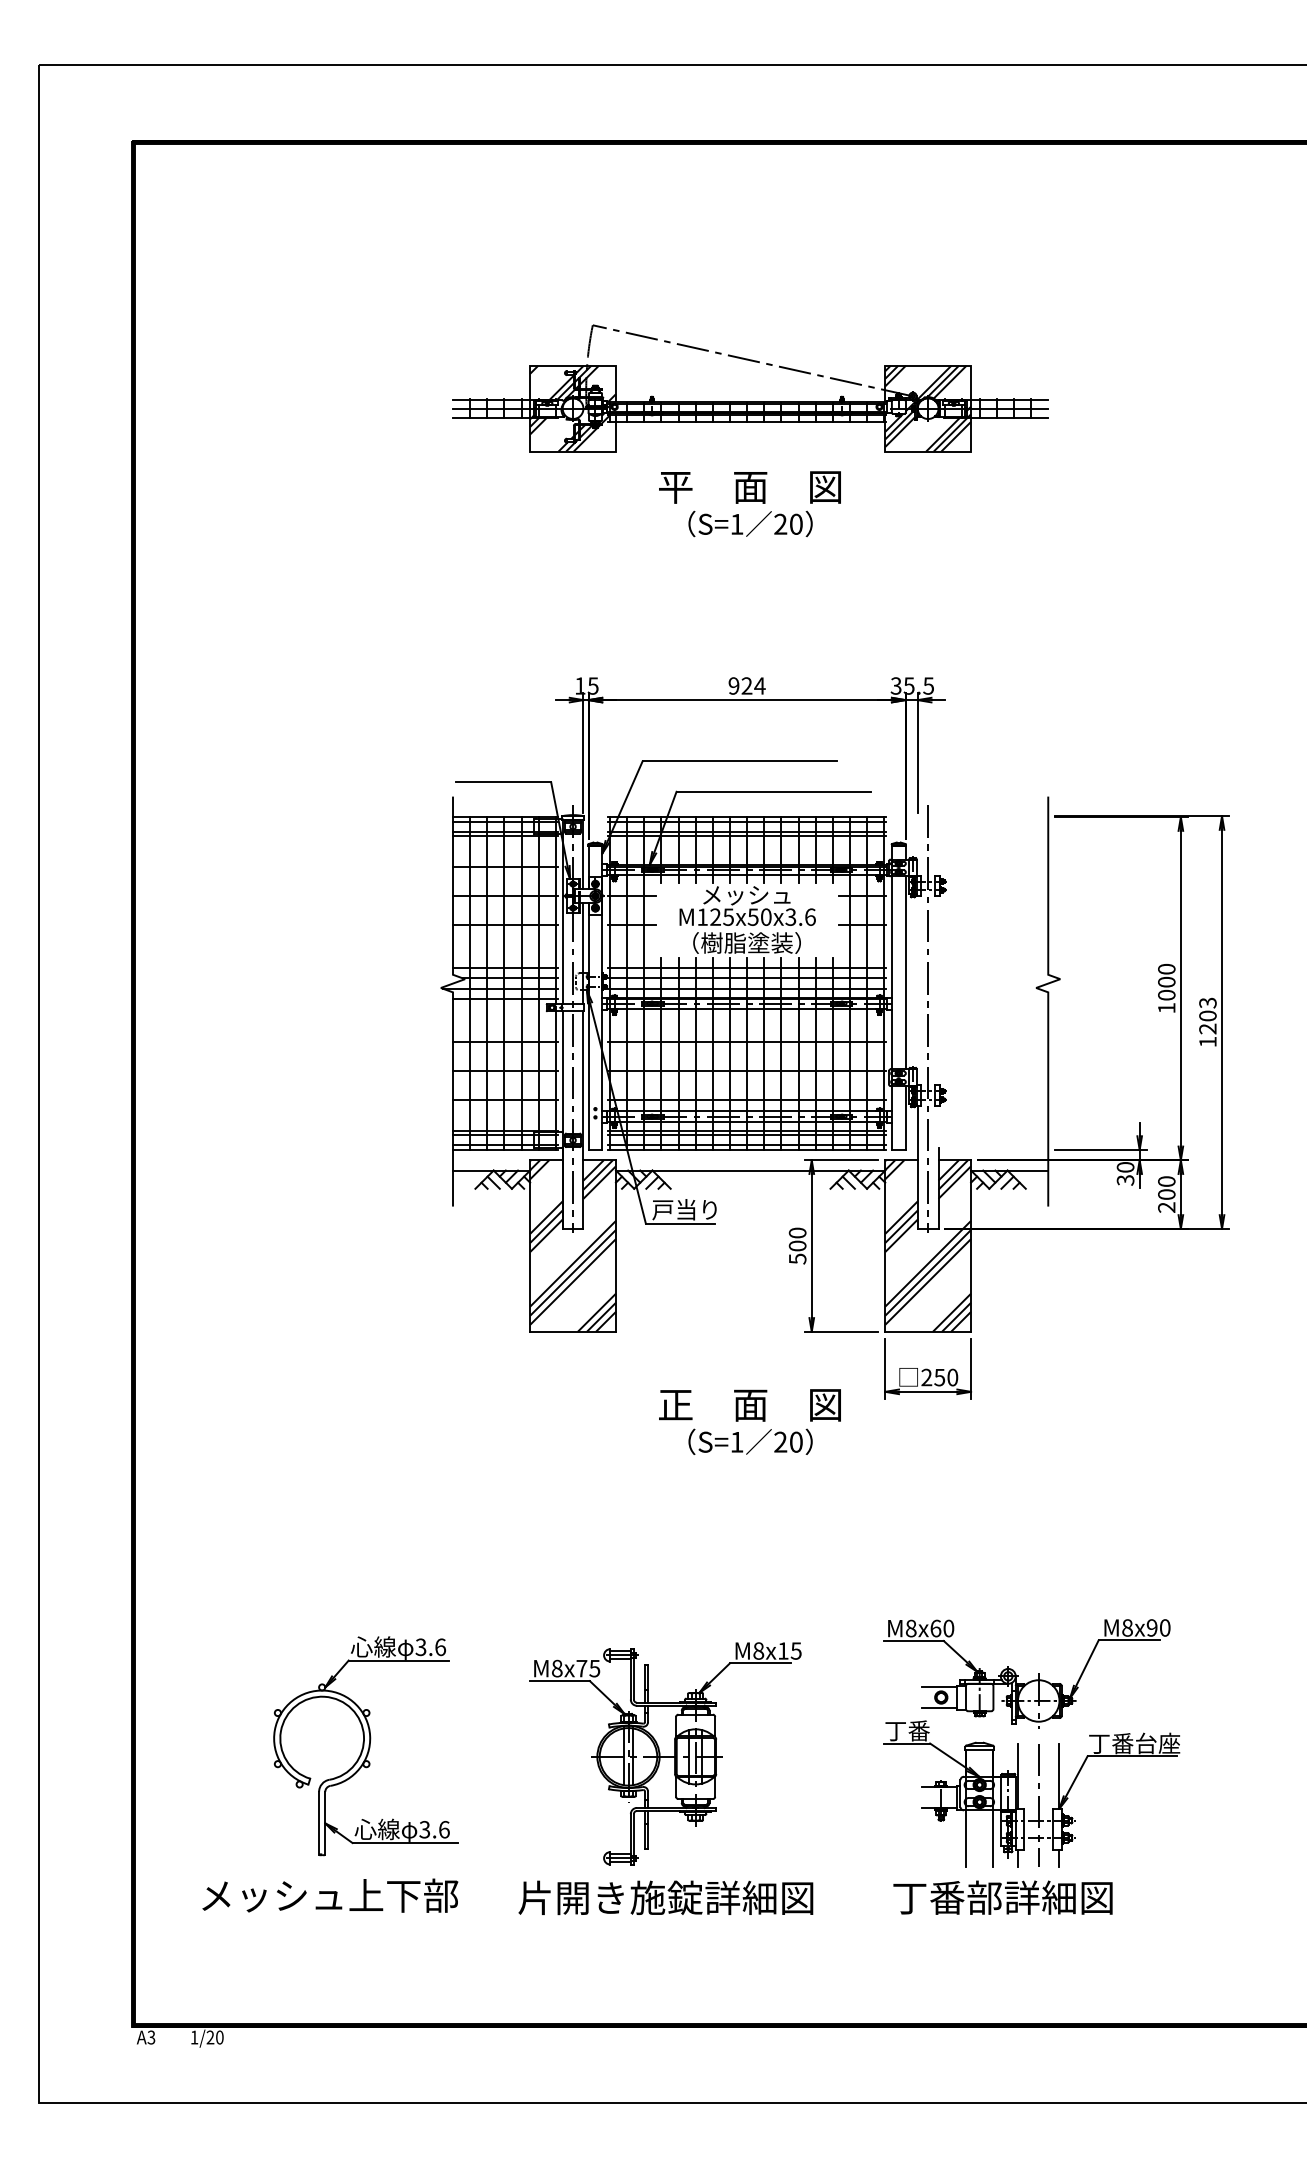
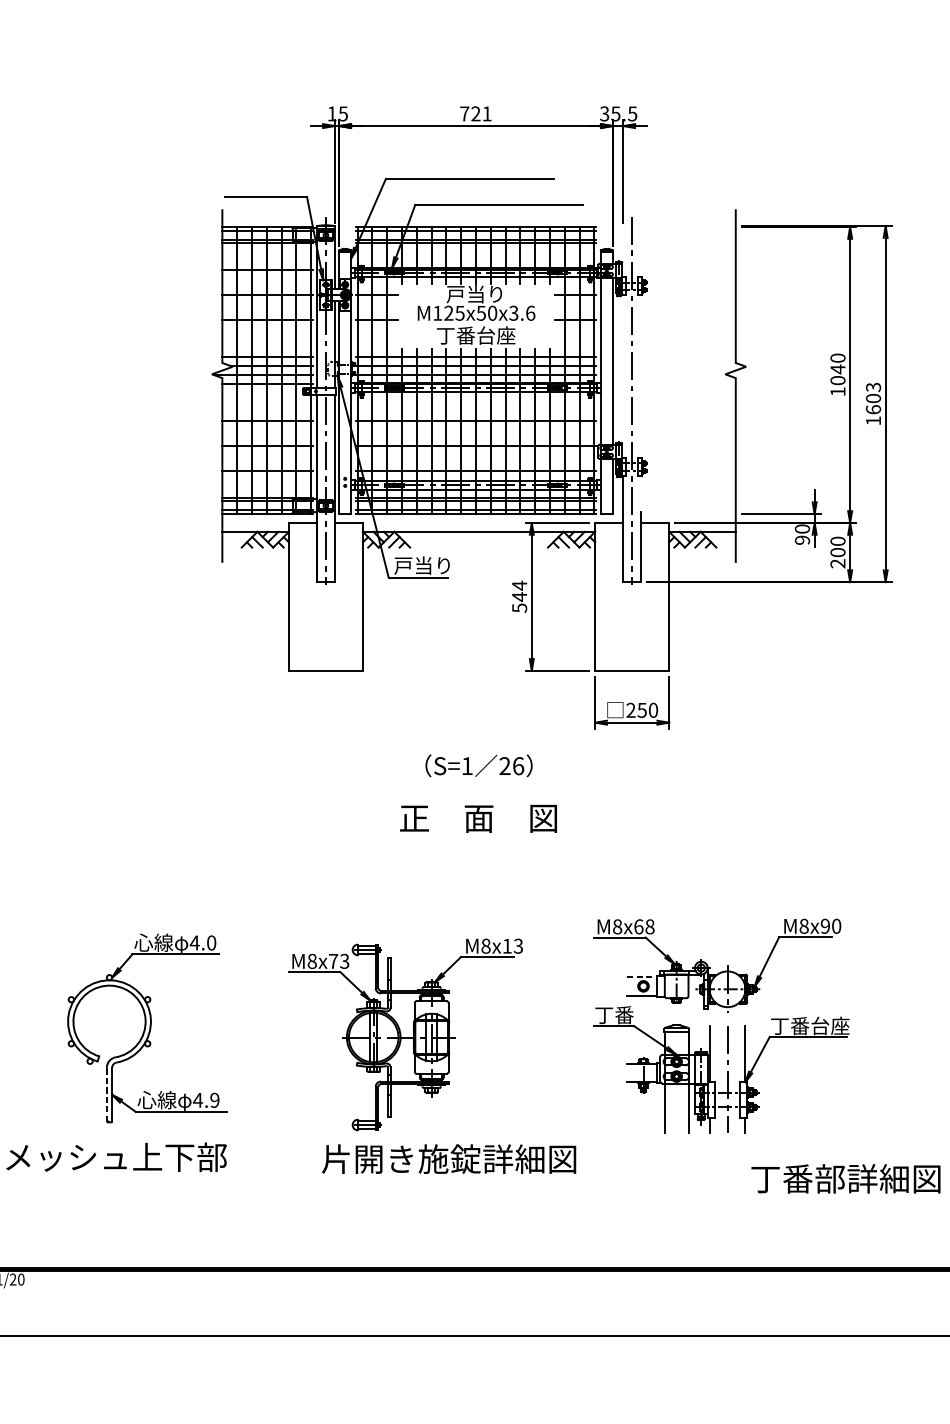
text: (746, 685) -> (475, 113), 924 -> 721
text: (746, 894) -> (475, 293), メッシュ -> 戸当り
text: (746, 942) -> (475, 335), （樹脂塗装） -> 丁番台座
text: (1166, 982) -> (837, 369), 1000 -> 1040
text: (1207, 1028) -> (873, 409), 1203 -> 1603
text: (1125, 1180) -> (802, 540), 30 -> 90
text: (797, 1239) -> (519, 591), 500 -> 544
hatch: (572, 1245) -> (325, 596), removed
hatch: (928, 1245) -> (632, 596), removed
text: (749, 1405) -> (478, 818), moved
text: (796, 1441) -> (518, 765), 20 -> 26
text: (948, 1628) -> (649, 926), M8x60 -> M8x68
text: (430, 1647) -> (202, 943), 3.6 -> 4.0
text: (796, 1650) -> (518, 945), M8x15 -> M8x13
text: (595, 1667) -> (345, 960), M8x75 -> M8x73
line: (940, 1686) -> (642, 976), solid -> dashed
line: (319, 1822) -> (107, 1094), solid -> dashed
text: (434, 1829) -> (206, 1100), 3.6 -> 4.9
text: (665, 1897) -> (448, 1158), moved
text: (1002, 1897) -> (845, 1178), moved

